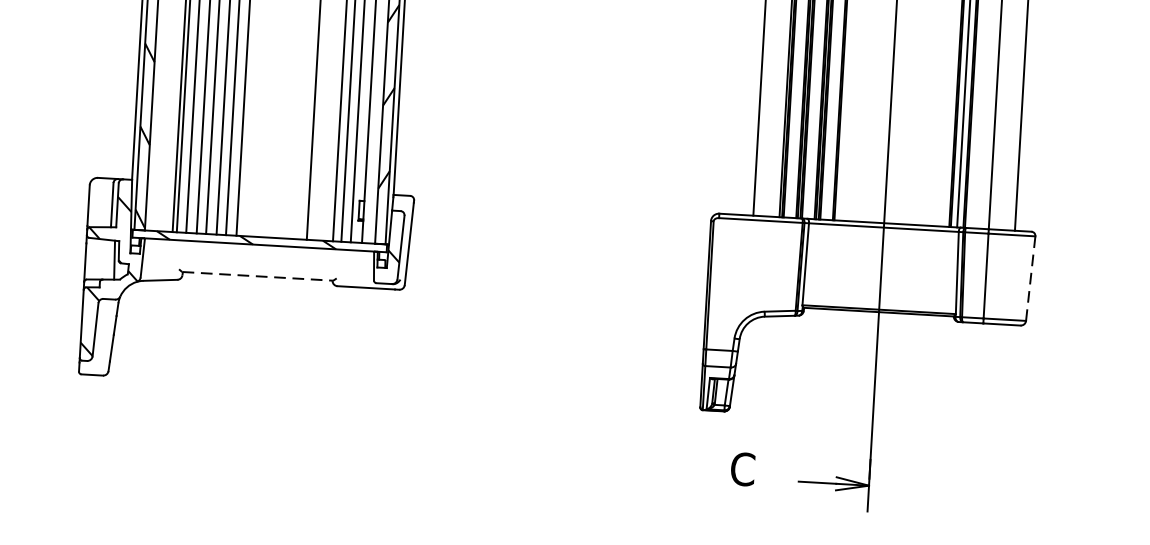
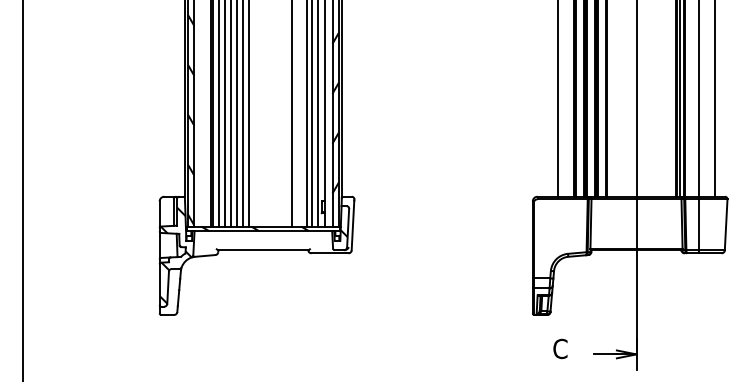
line: (257, 276) -> (263, 250), dashed -> solid
line: (1031, 278) -> (726, 224), dashed -> solid

